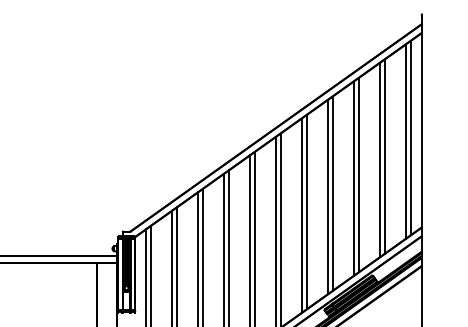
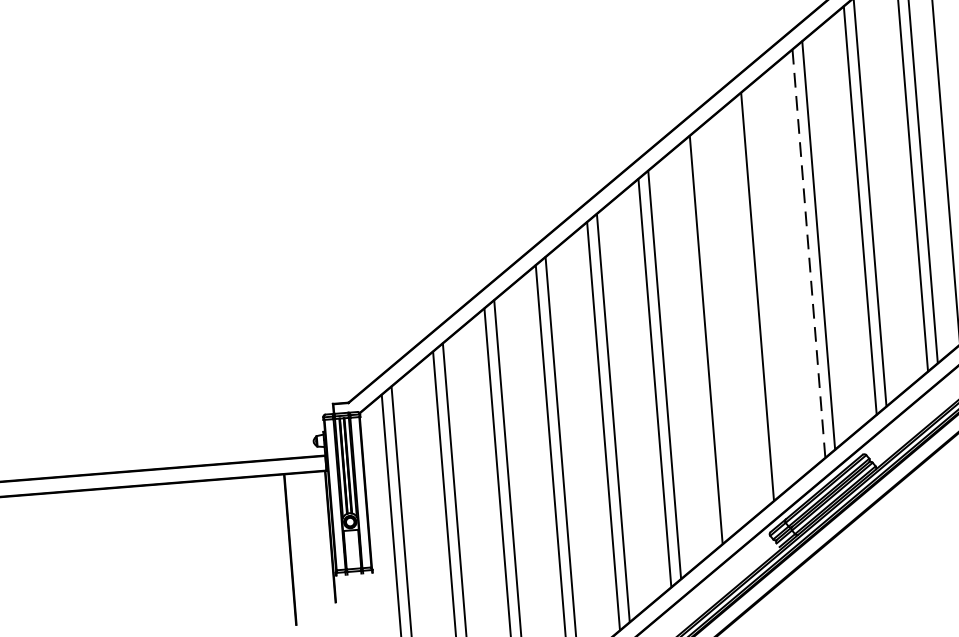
line: (353, 179) -> (808, 255), solid -> dashed
line: (332, 193) -> (766, 288), removed
line: (306, 211) -> (715, 330), removed

